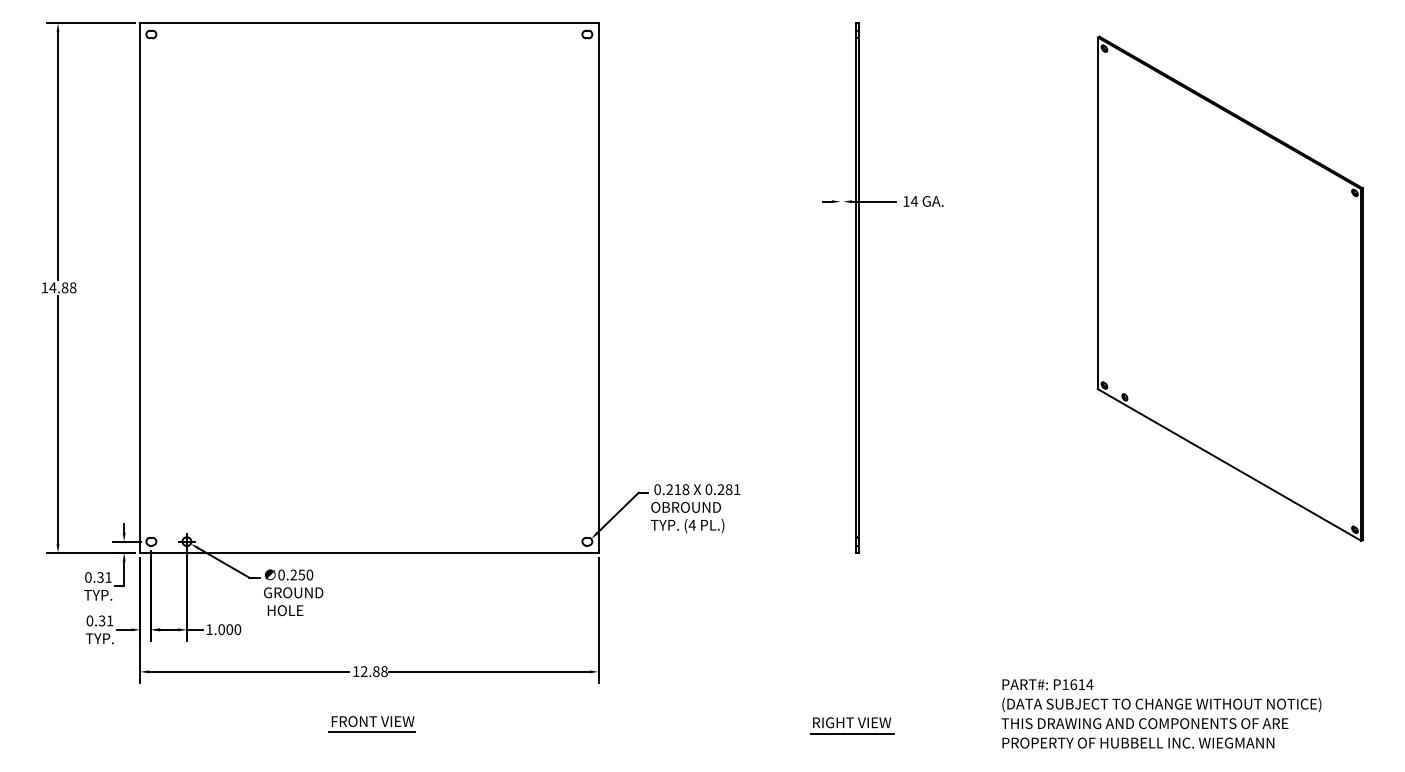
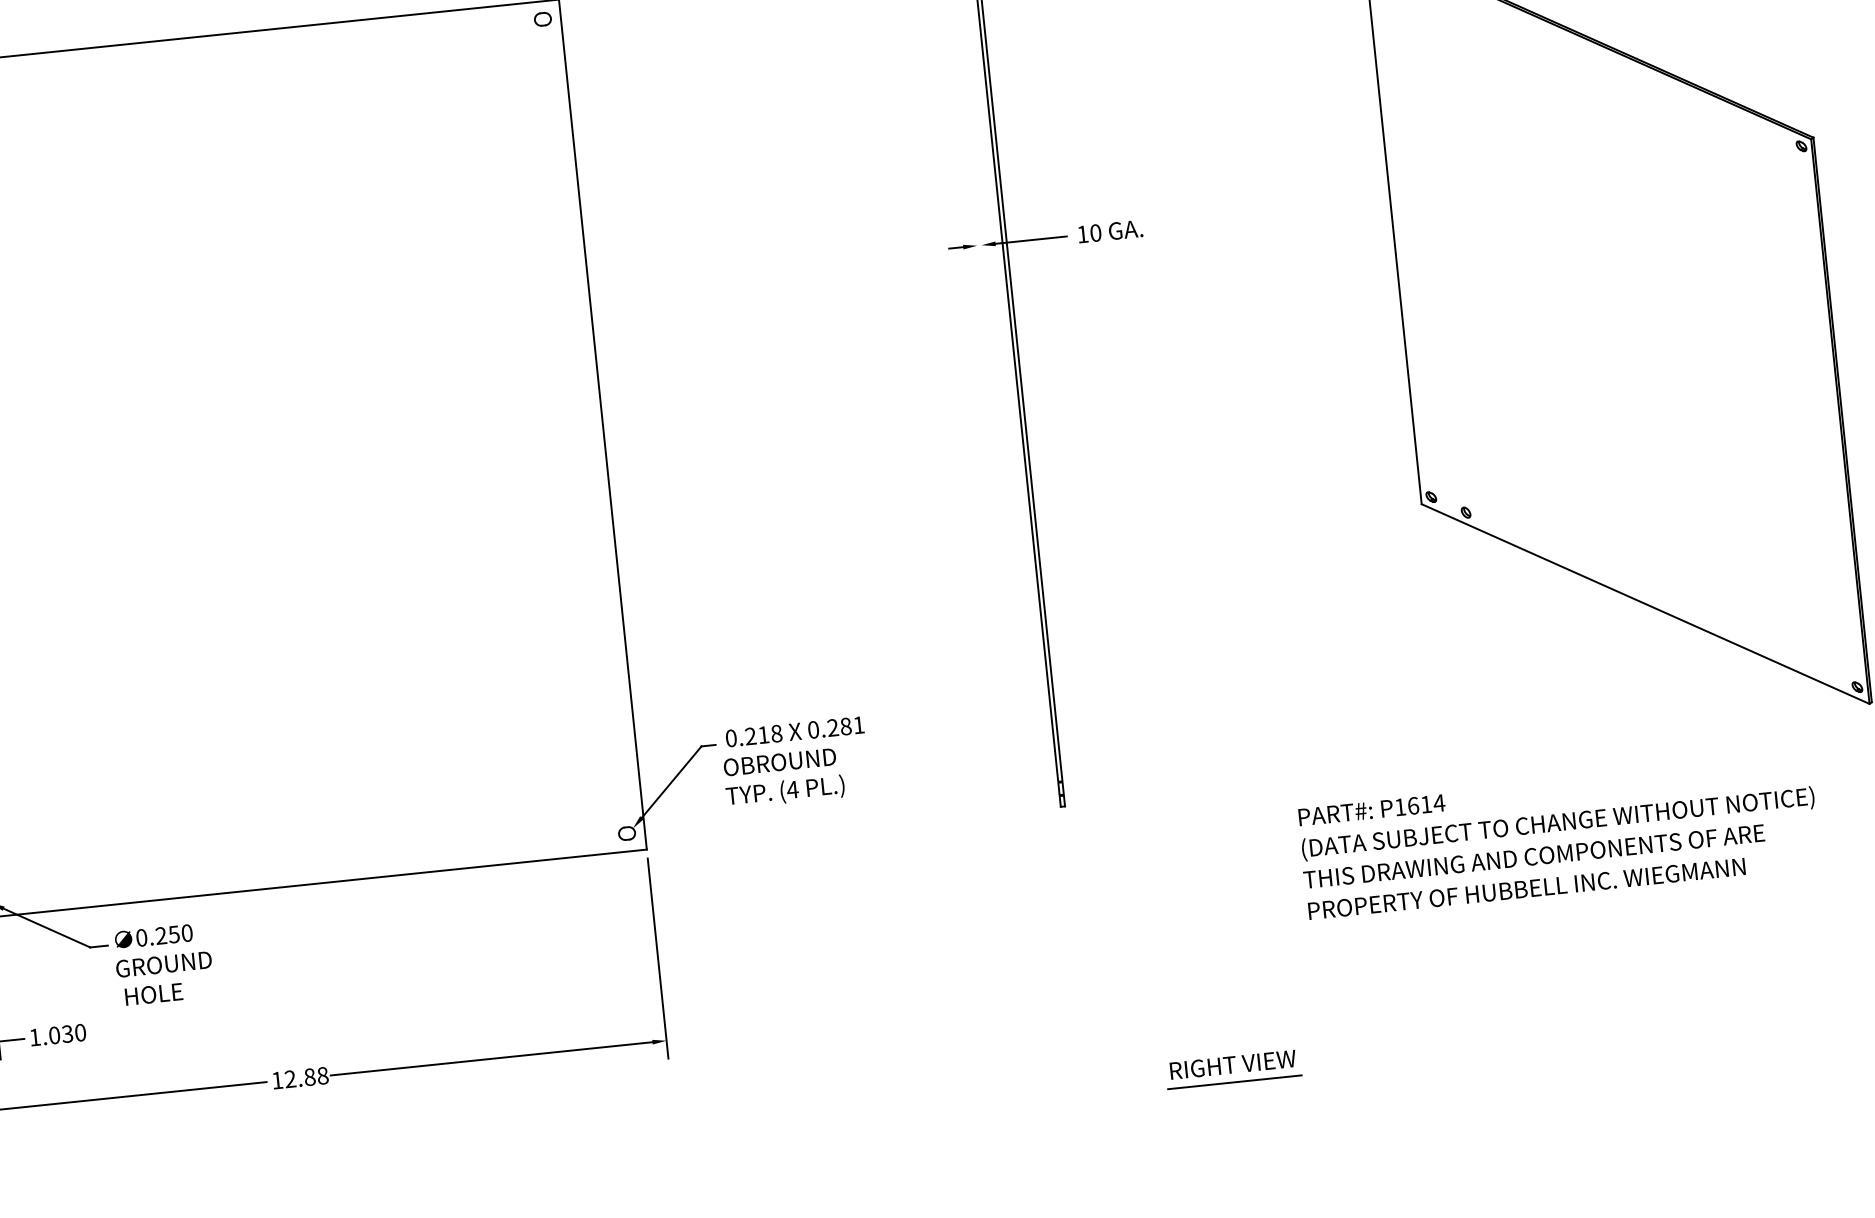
text: (914, 201) -> (1095, 233), 14 -> 10
text: (229, 629) -> (67, 1033), 1.000 -> 1.030
text: (1161, 713) -> (1559, 837), moved
part: (371, 724) -> (310, 1162), removed
part: (852, 725) -> (1234, 1069), moved

